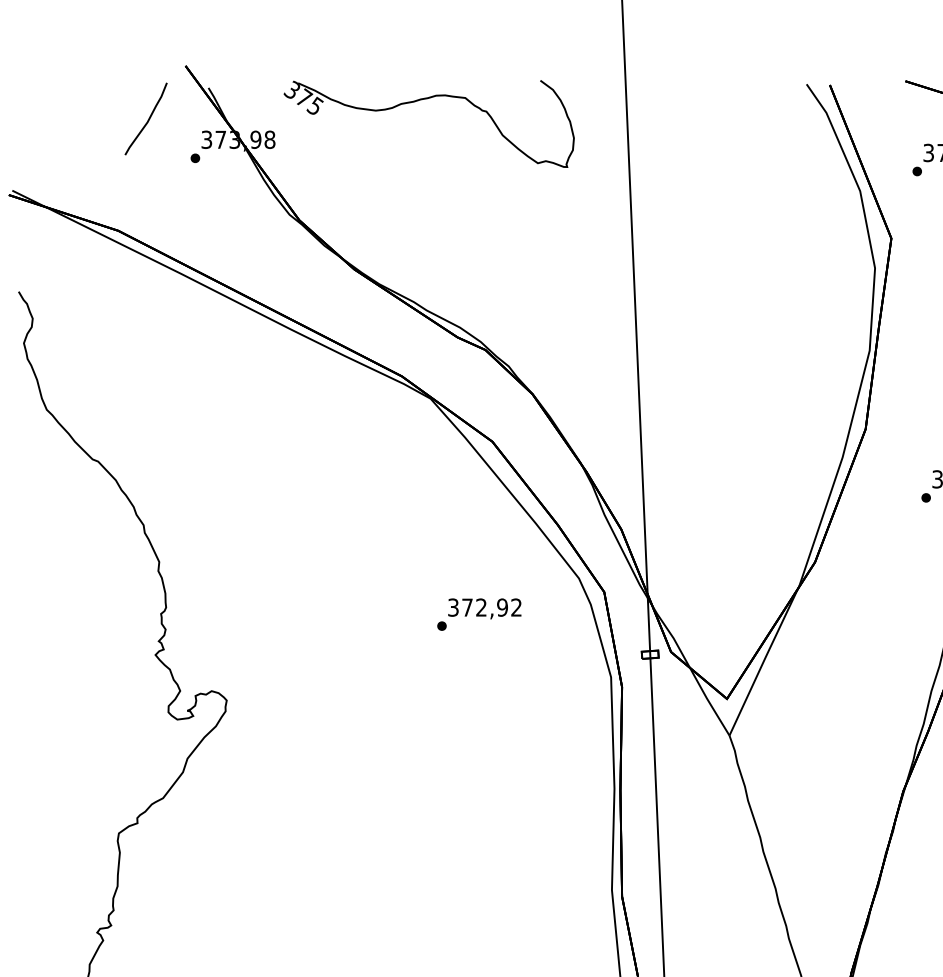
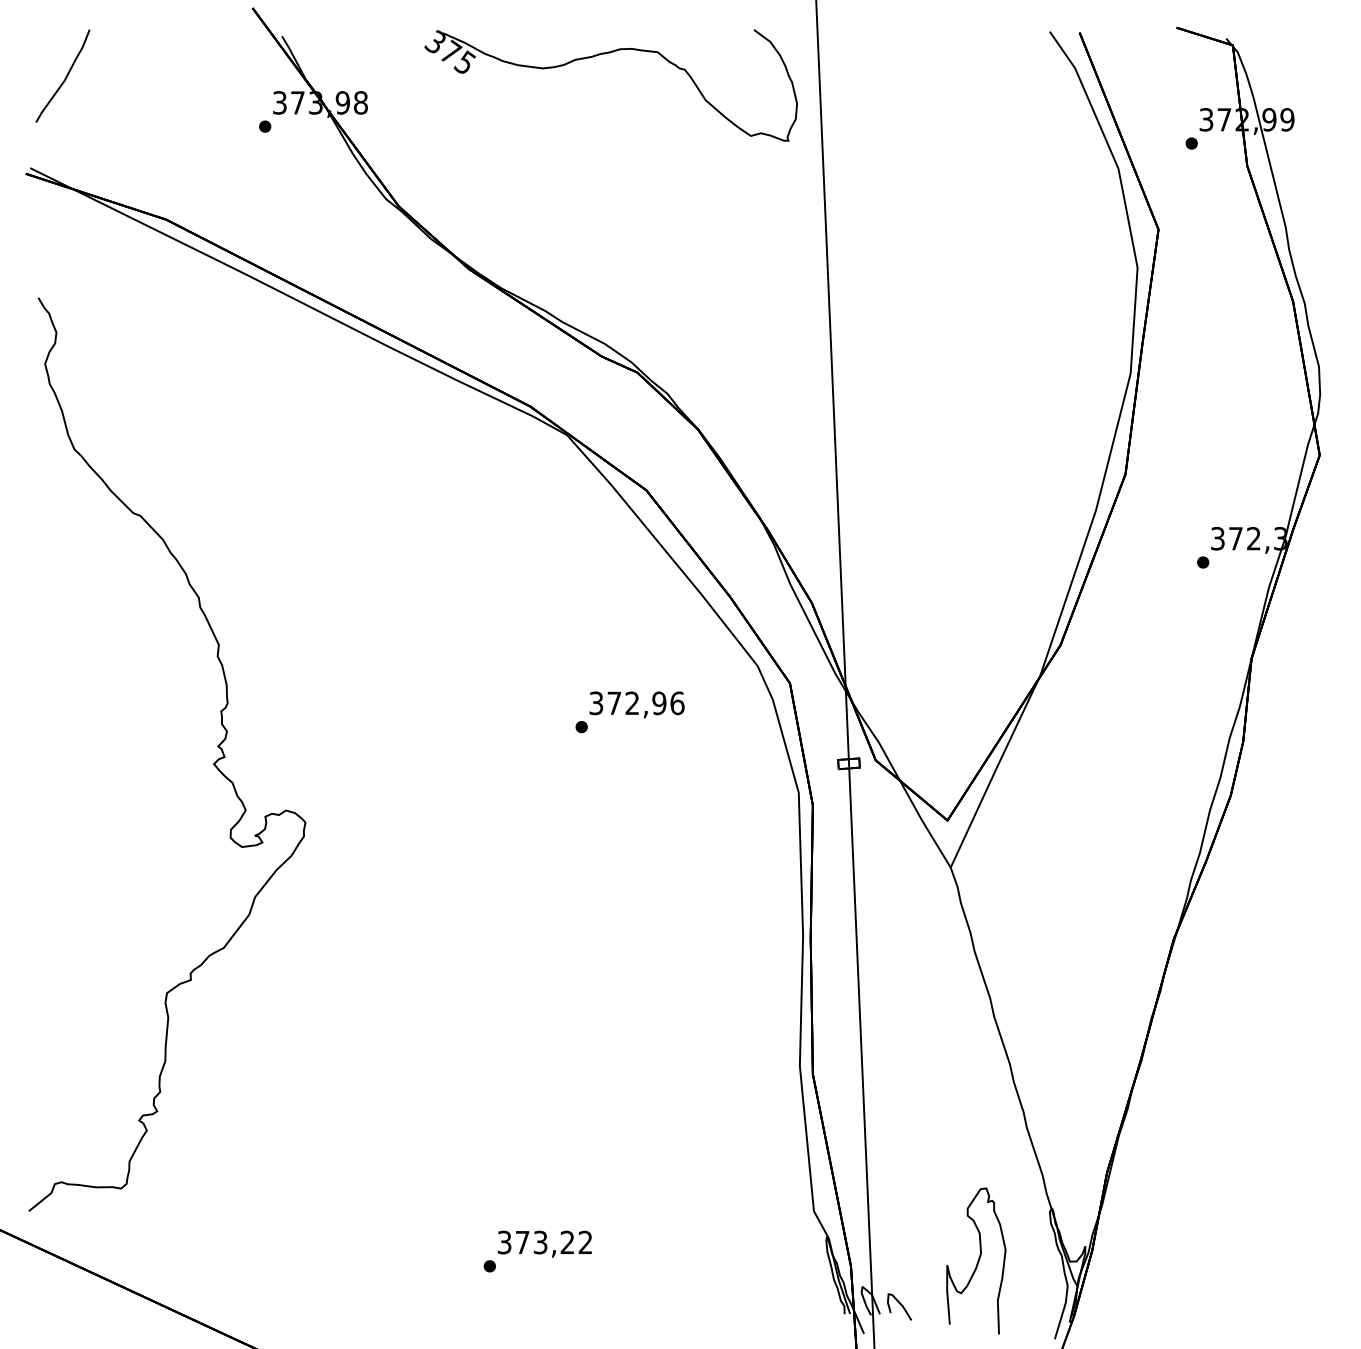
part: (424, 99) -> (605, 54), moved
curve: (148, 119) -> (65, 76), moved
text: (516, 607) -> (677, 703), 372,92 -> 372,96

